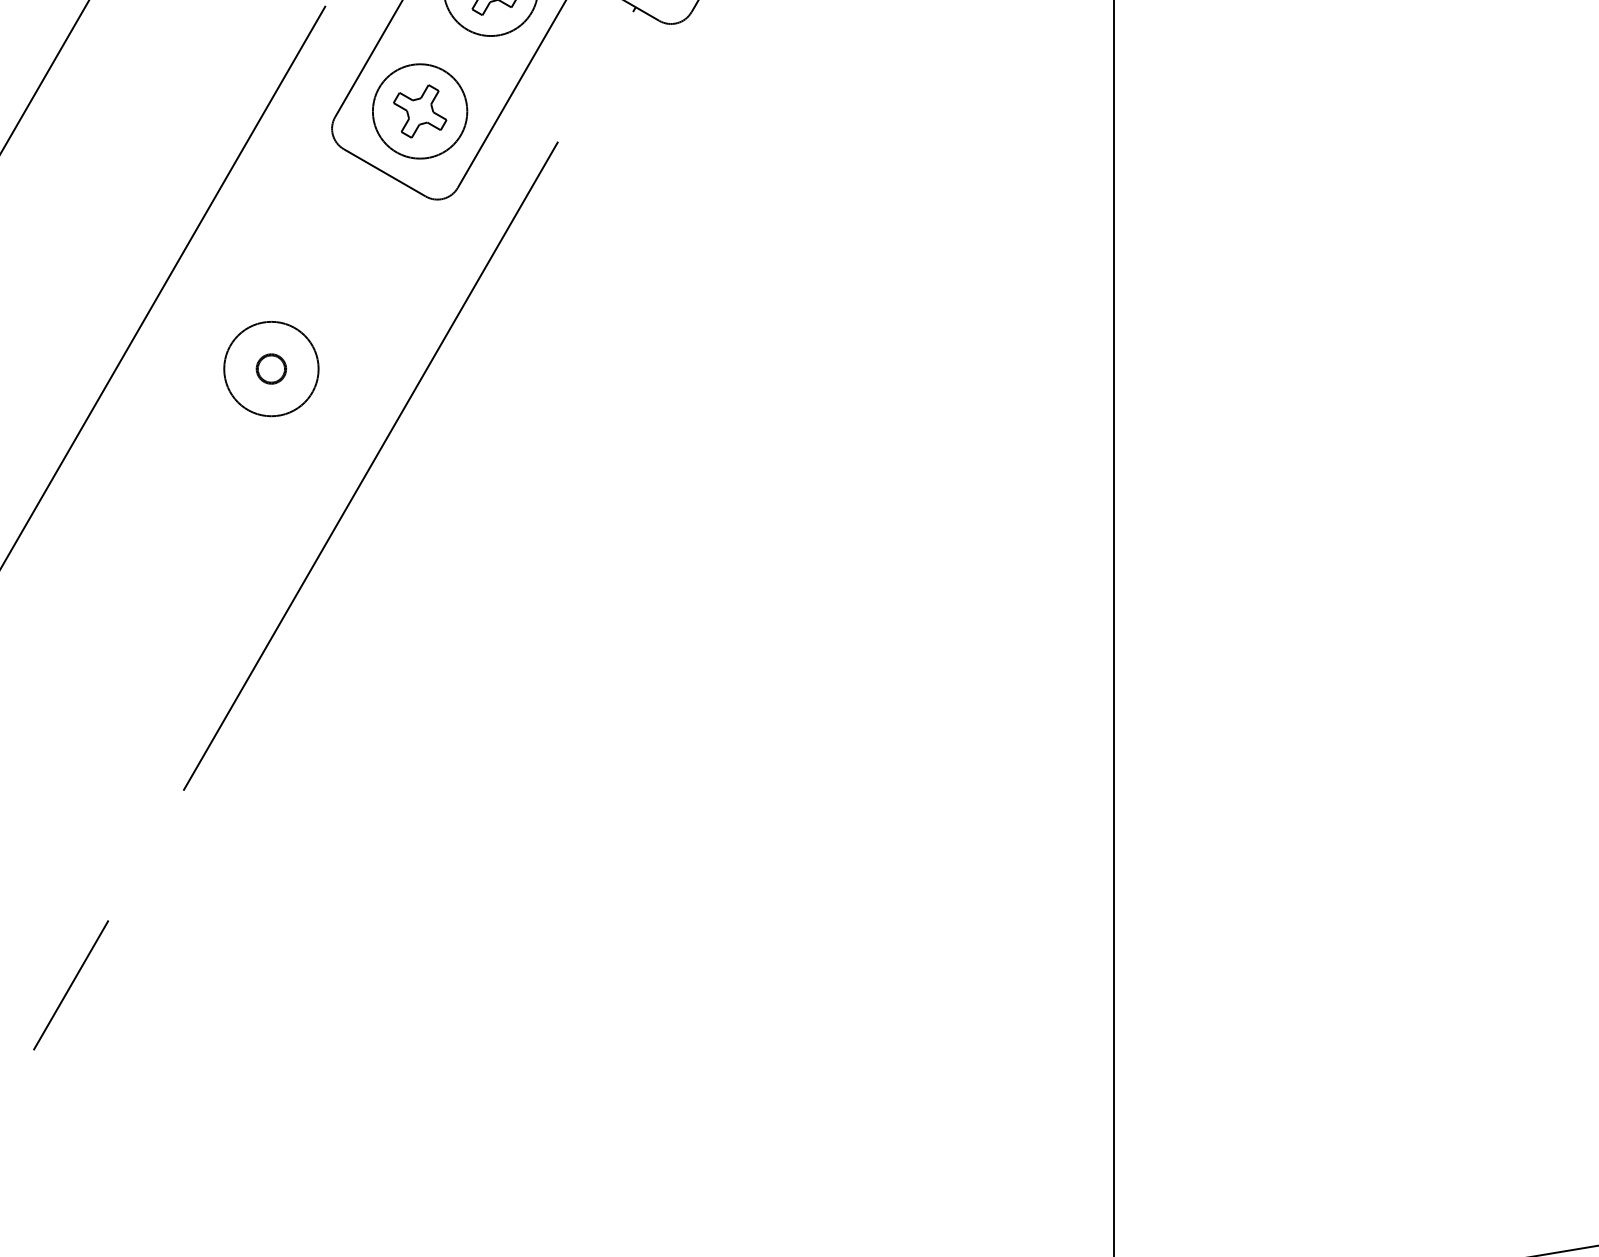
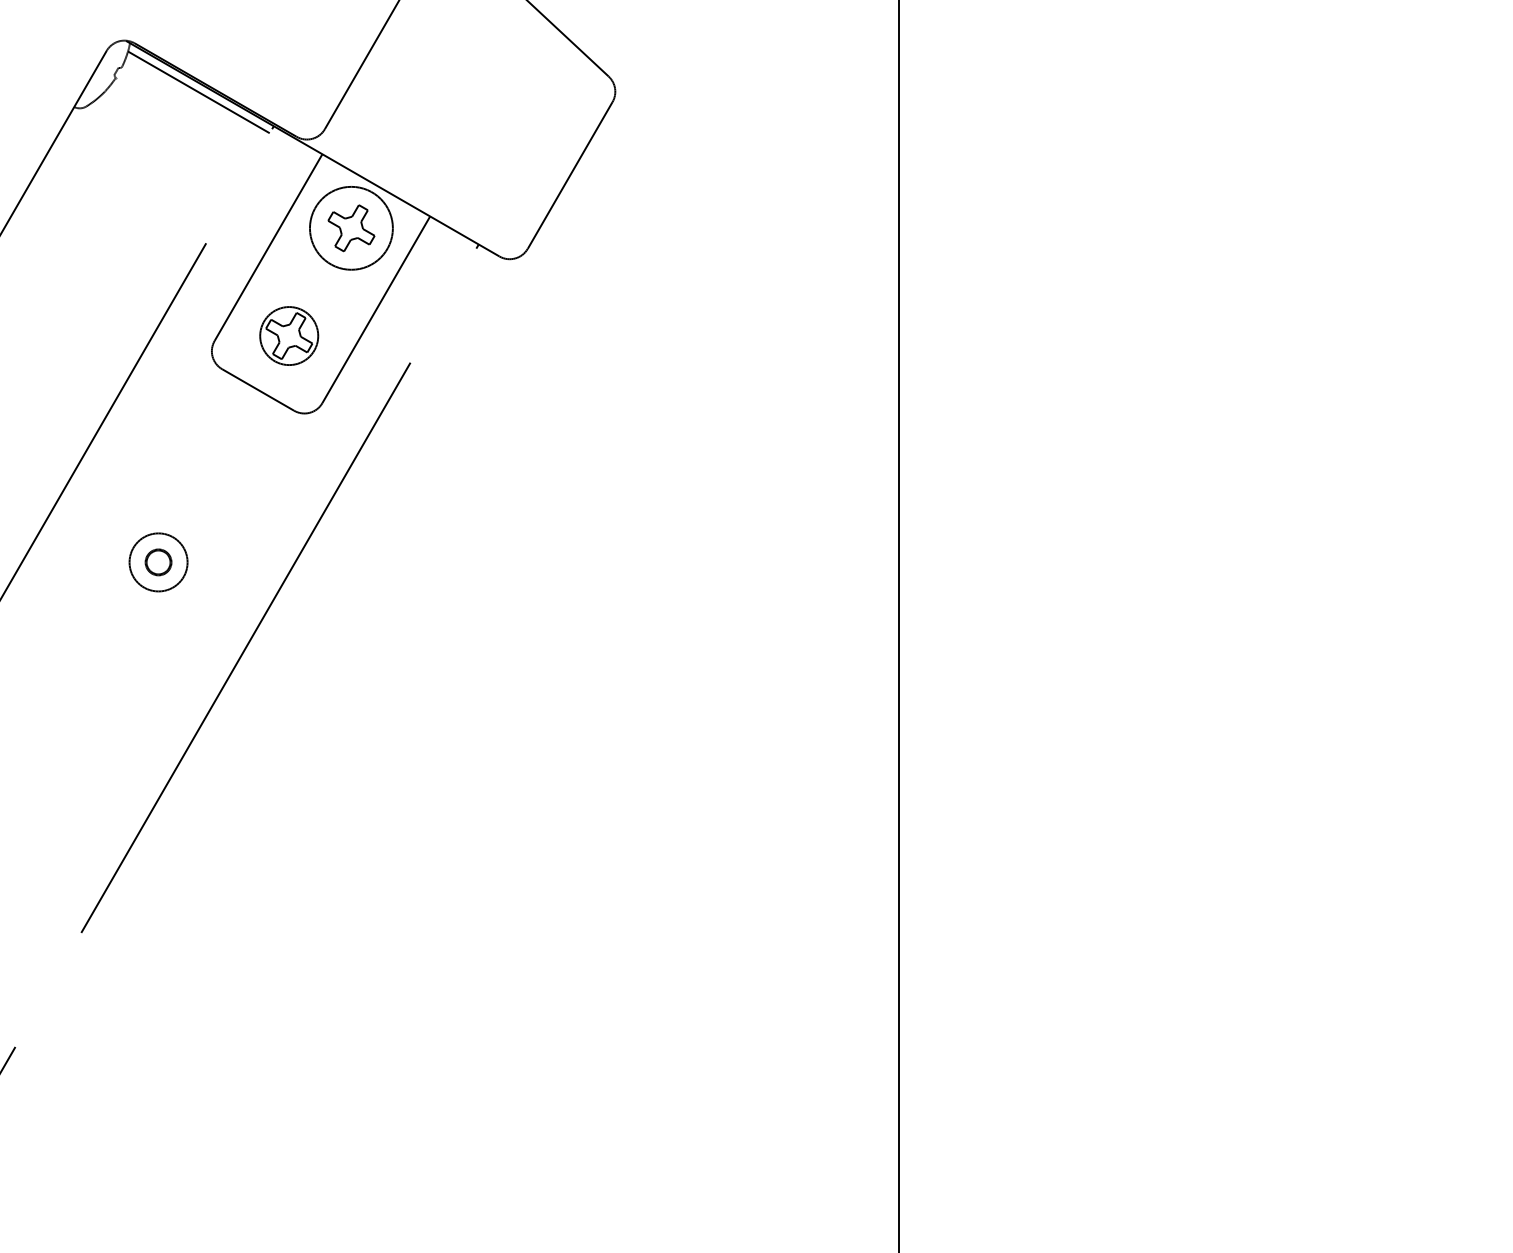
circle: (419, 110) -> (288, 335), size x0.7
circle: (271, 368) -> (158, 561), size x0.7

